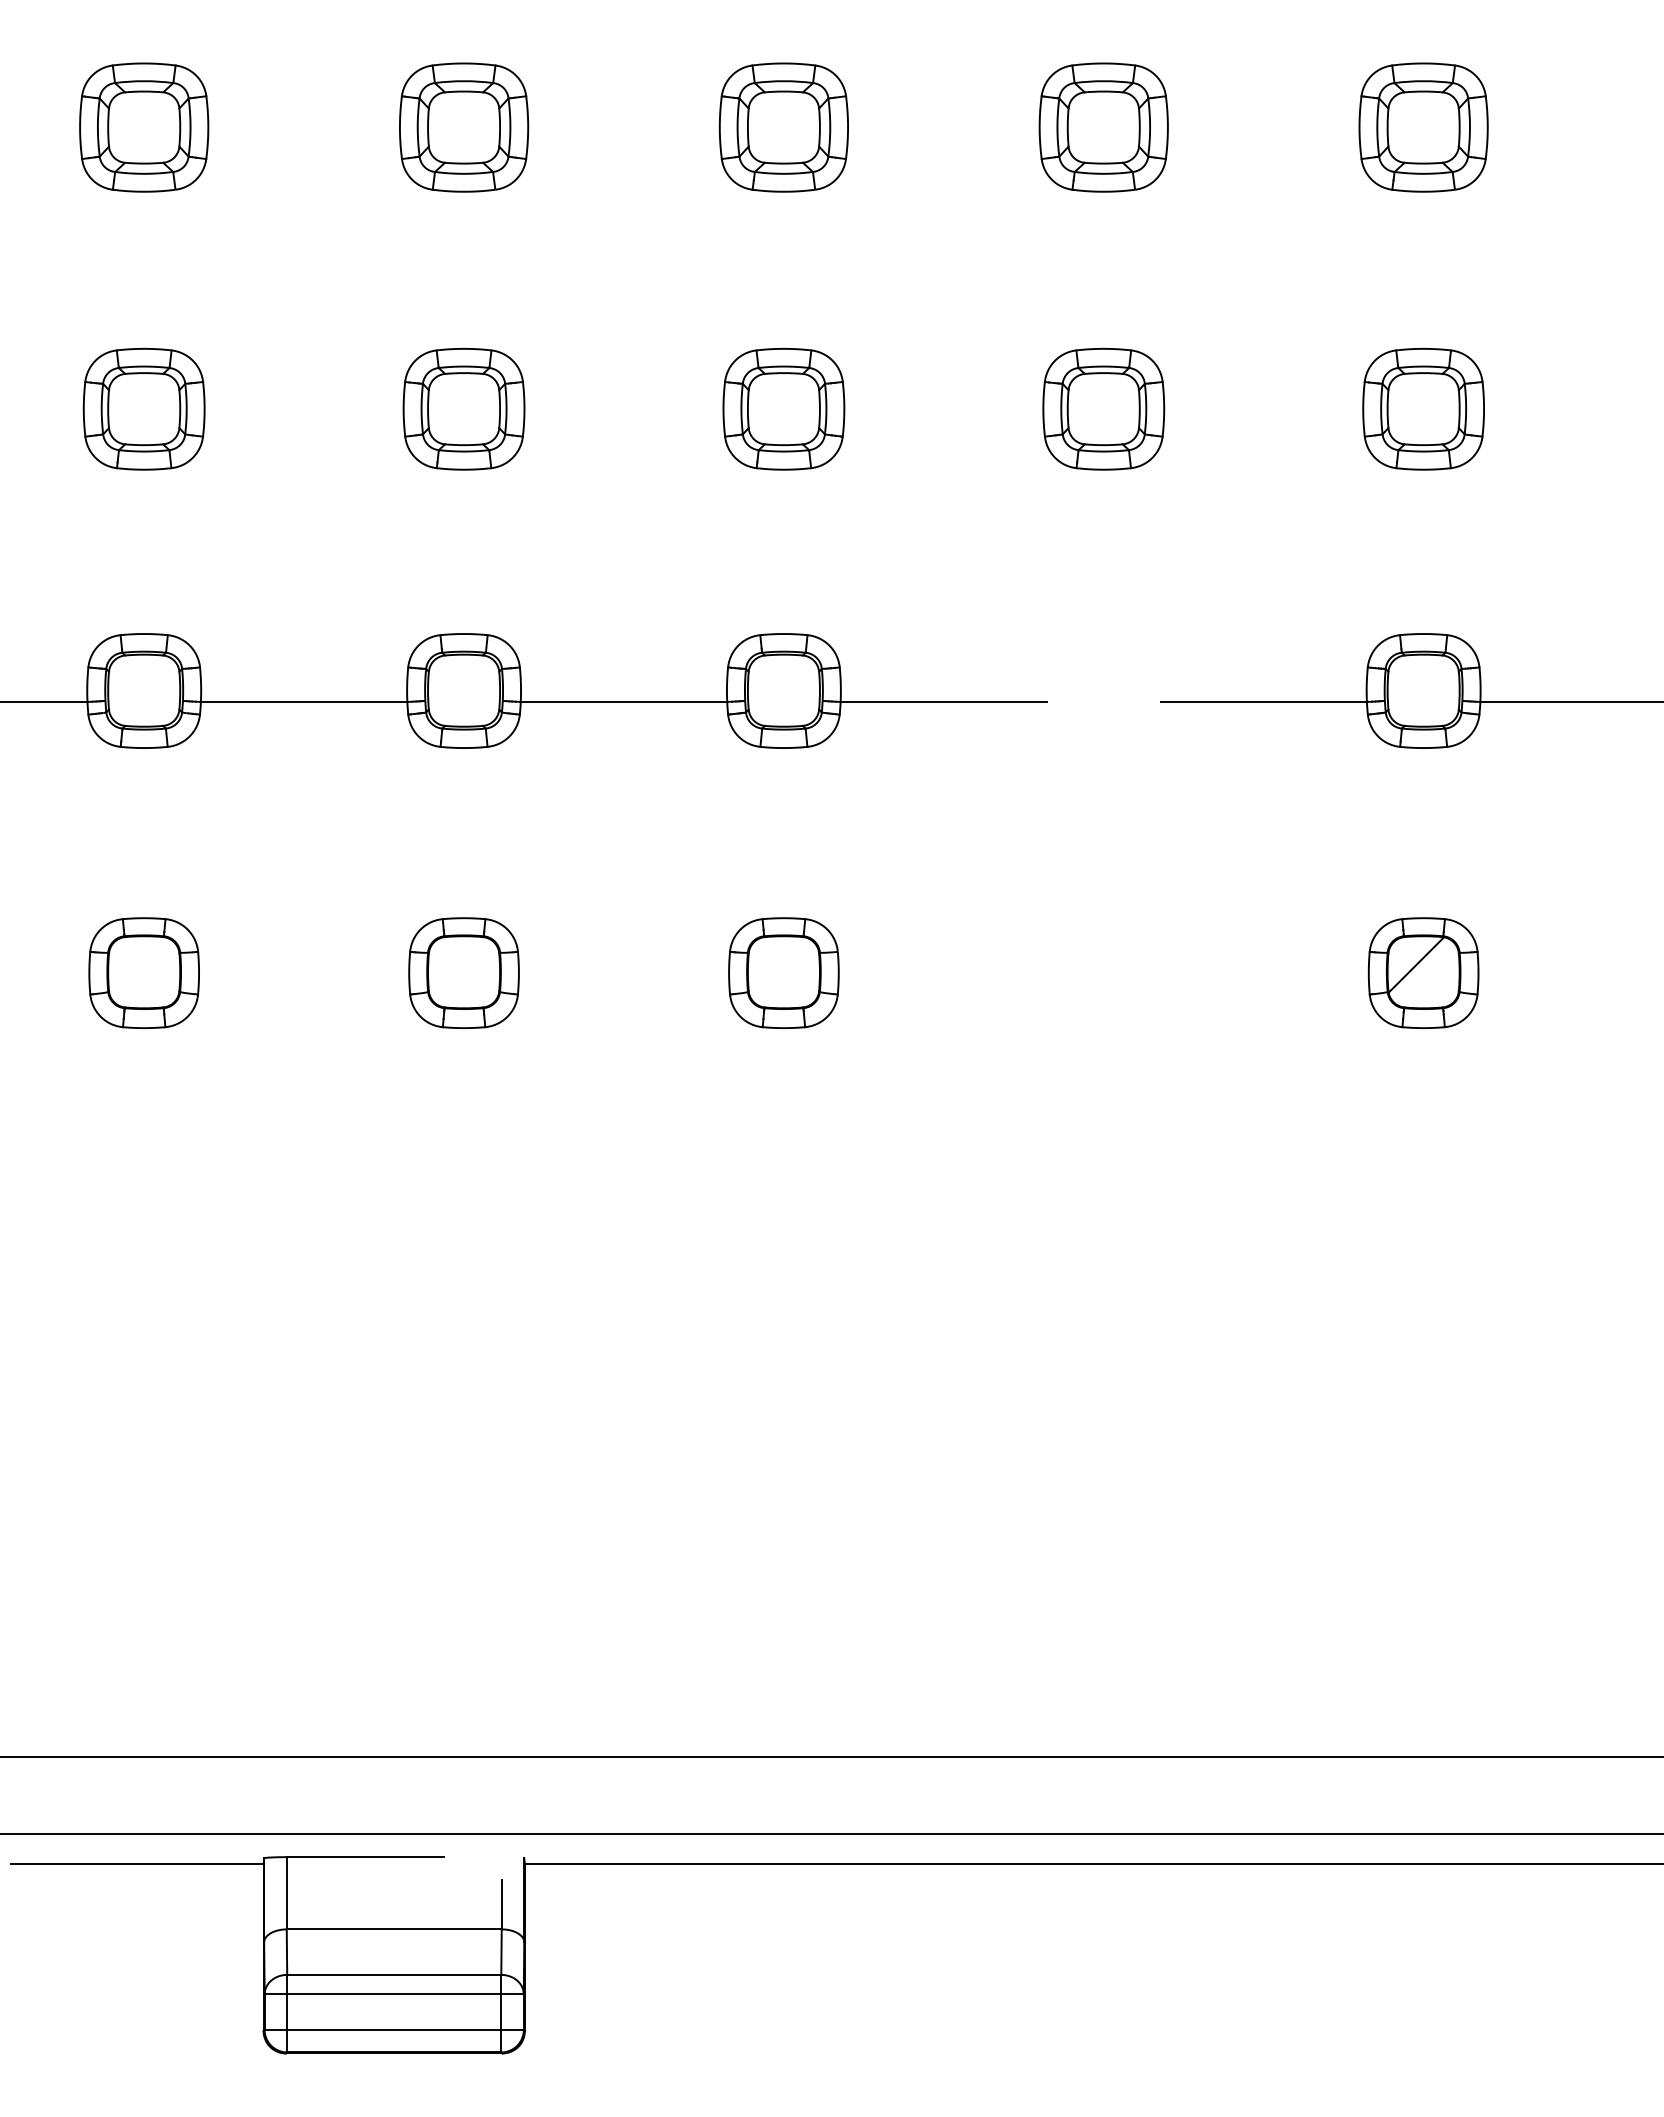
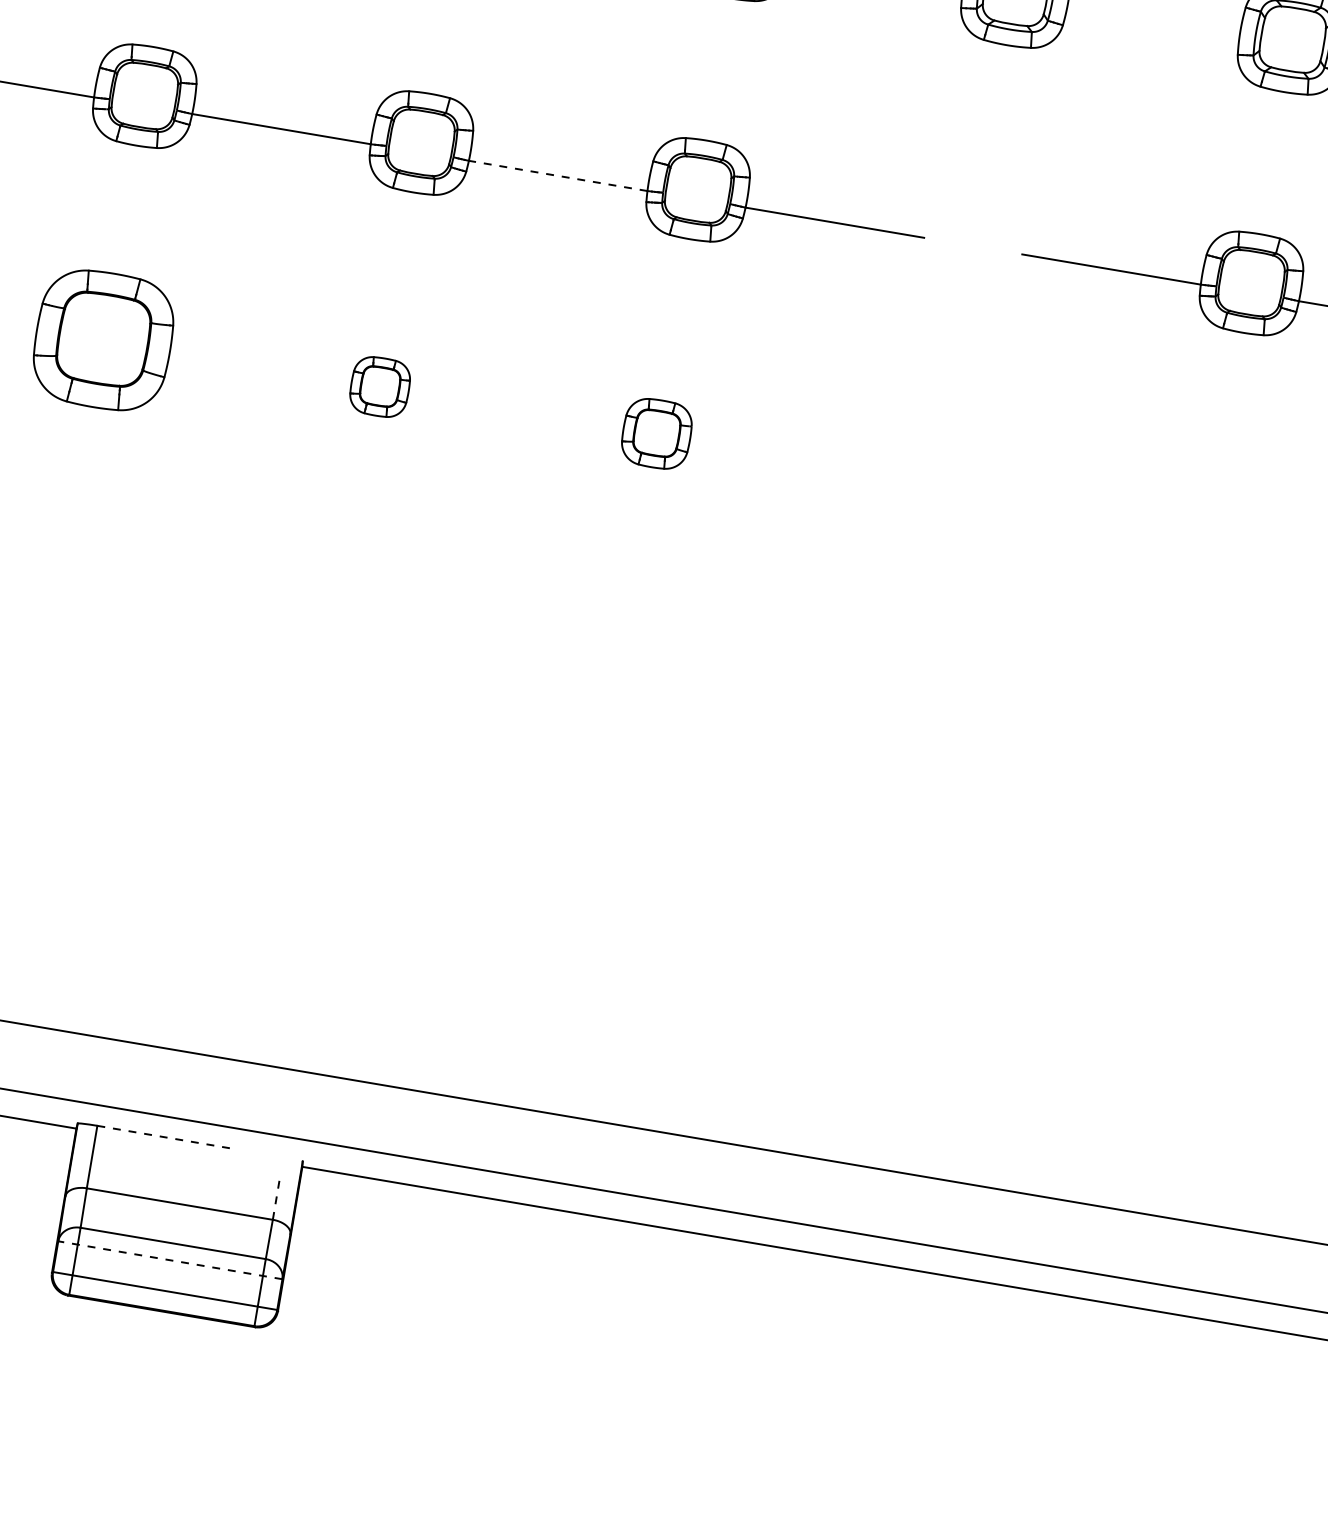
line: (623, 701) -> (557, 175), solid -> dashed
part: (143, 972) -> (102, 339), size x1.4
part: (463, 972) -> (379, 386), size x0.6
part: (783, 972) -> (656, 433), size x0.7
part: (1423, 972) -> (1210, 526), removed
line: (365, 1857) -> (165, 1137), solid -> dashed
line: (501, 1904) -> (276, 1198), solid -> dashed
line: (394, 1994) -> (170, 1260), solid -> dashed

